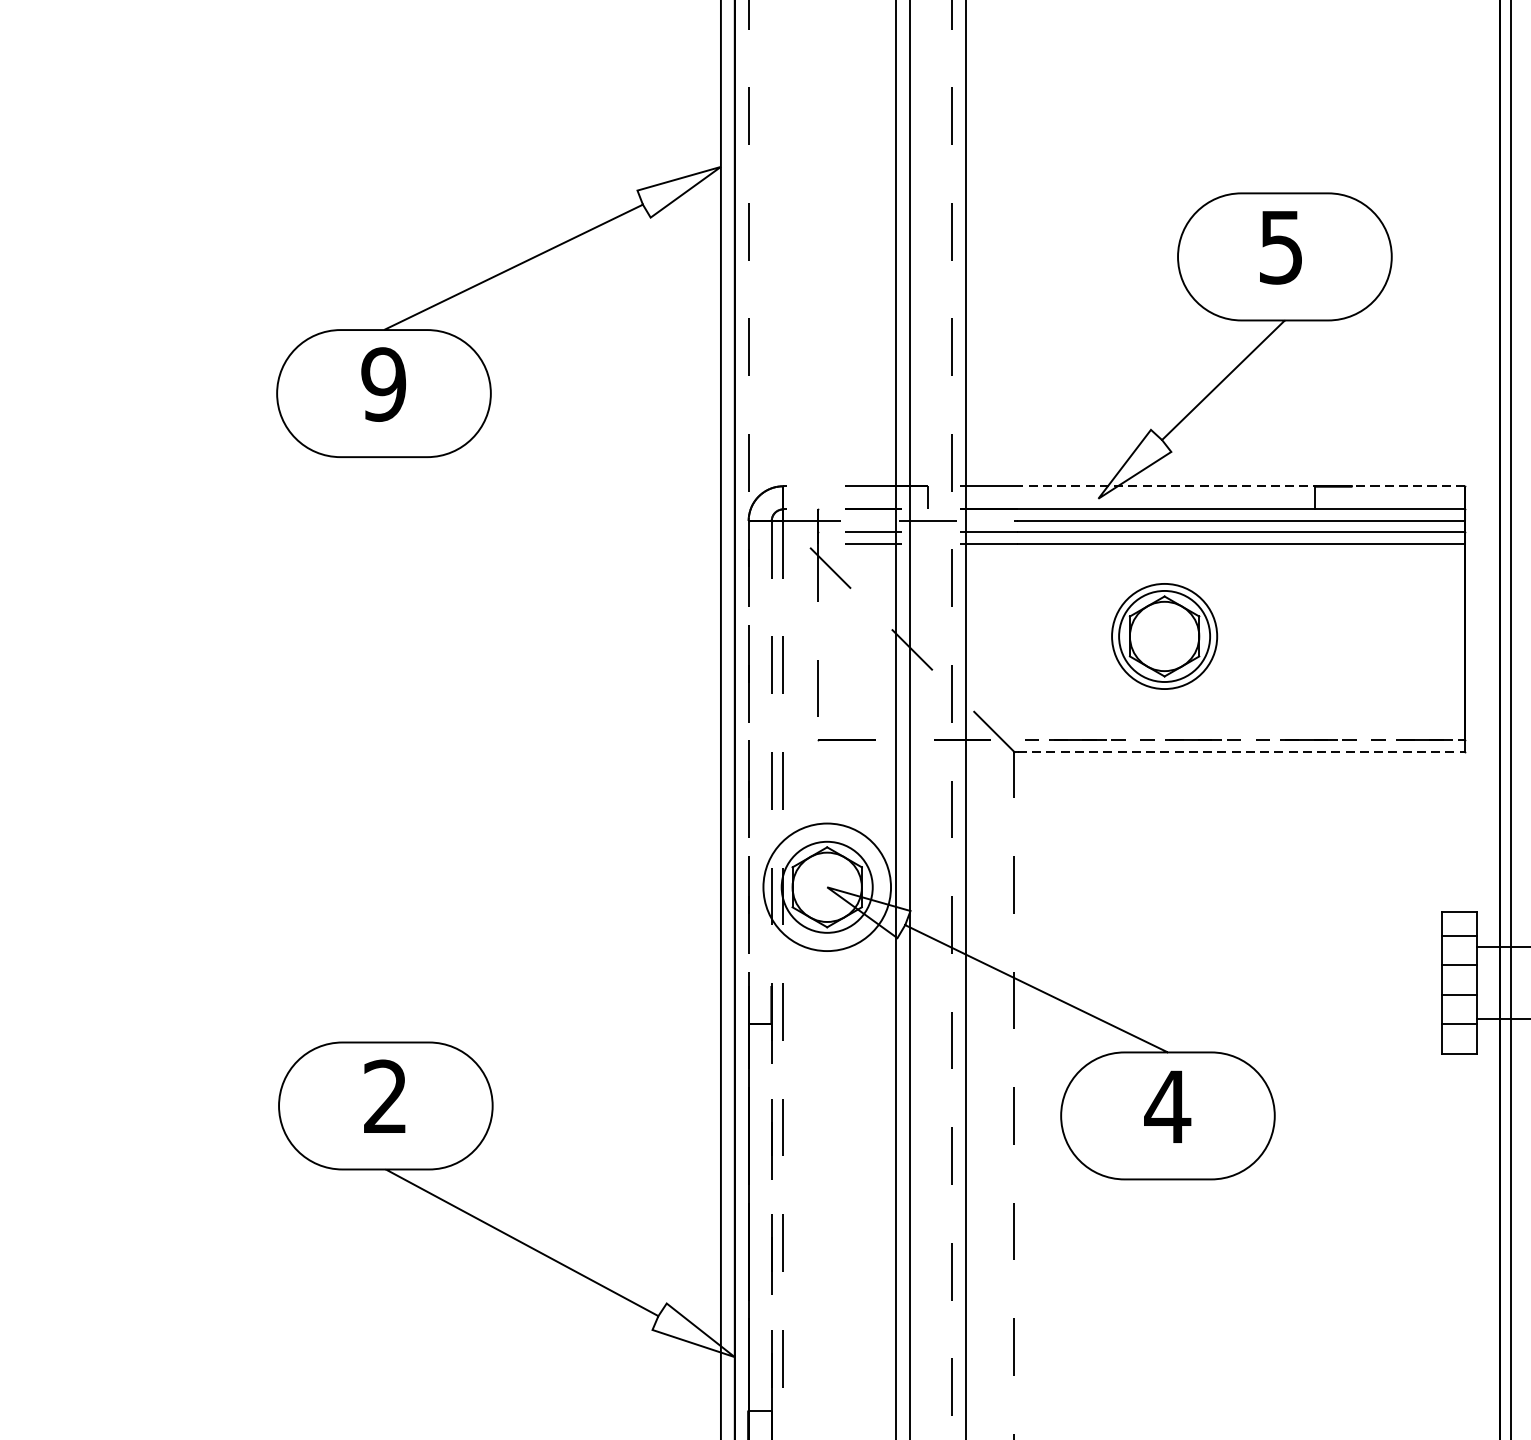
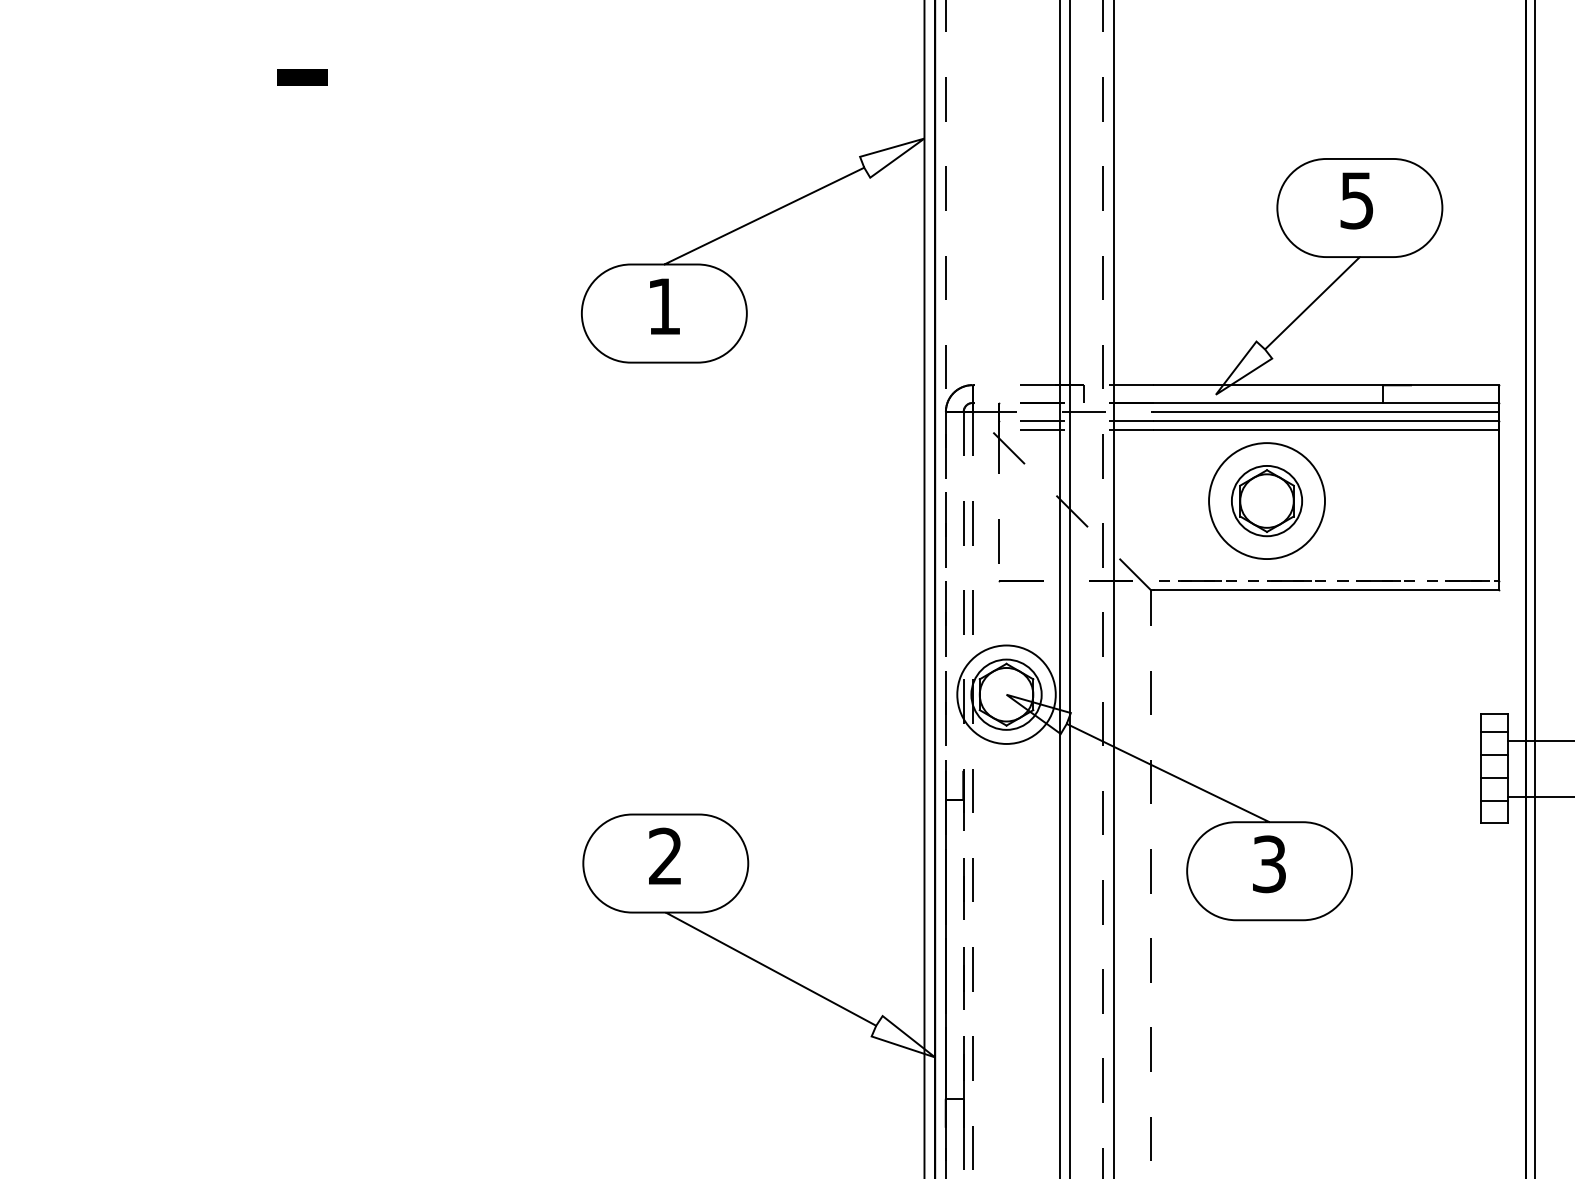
text: (382, 384) -> (663, 306), 9 -> 1
line: (1241, 486) -> (1326, 385), dashed -> solid
circle: (1165, 637) -> (1267, 501), size x1.43
line: (1241, 752) -> (1326, 590), dashed -> solid
text: (1167, 1107) -> (1269, 864), 4 -> 3

